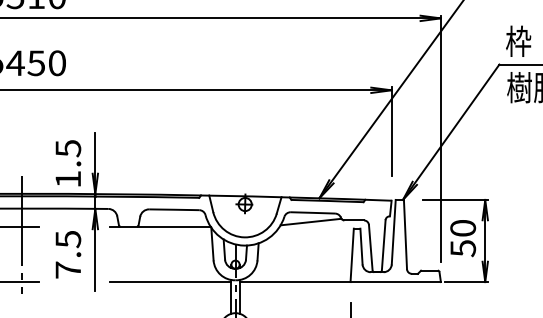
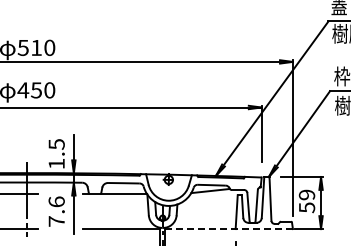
text: (463, 227) -> (307, 194), 50 -> 59
text: (67, 238) -> (56, 201), 7.5 -> 7.6
line: (340, 282) -> (229, 229), solid -> dashed

